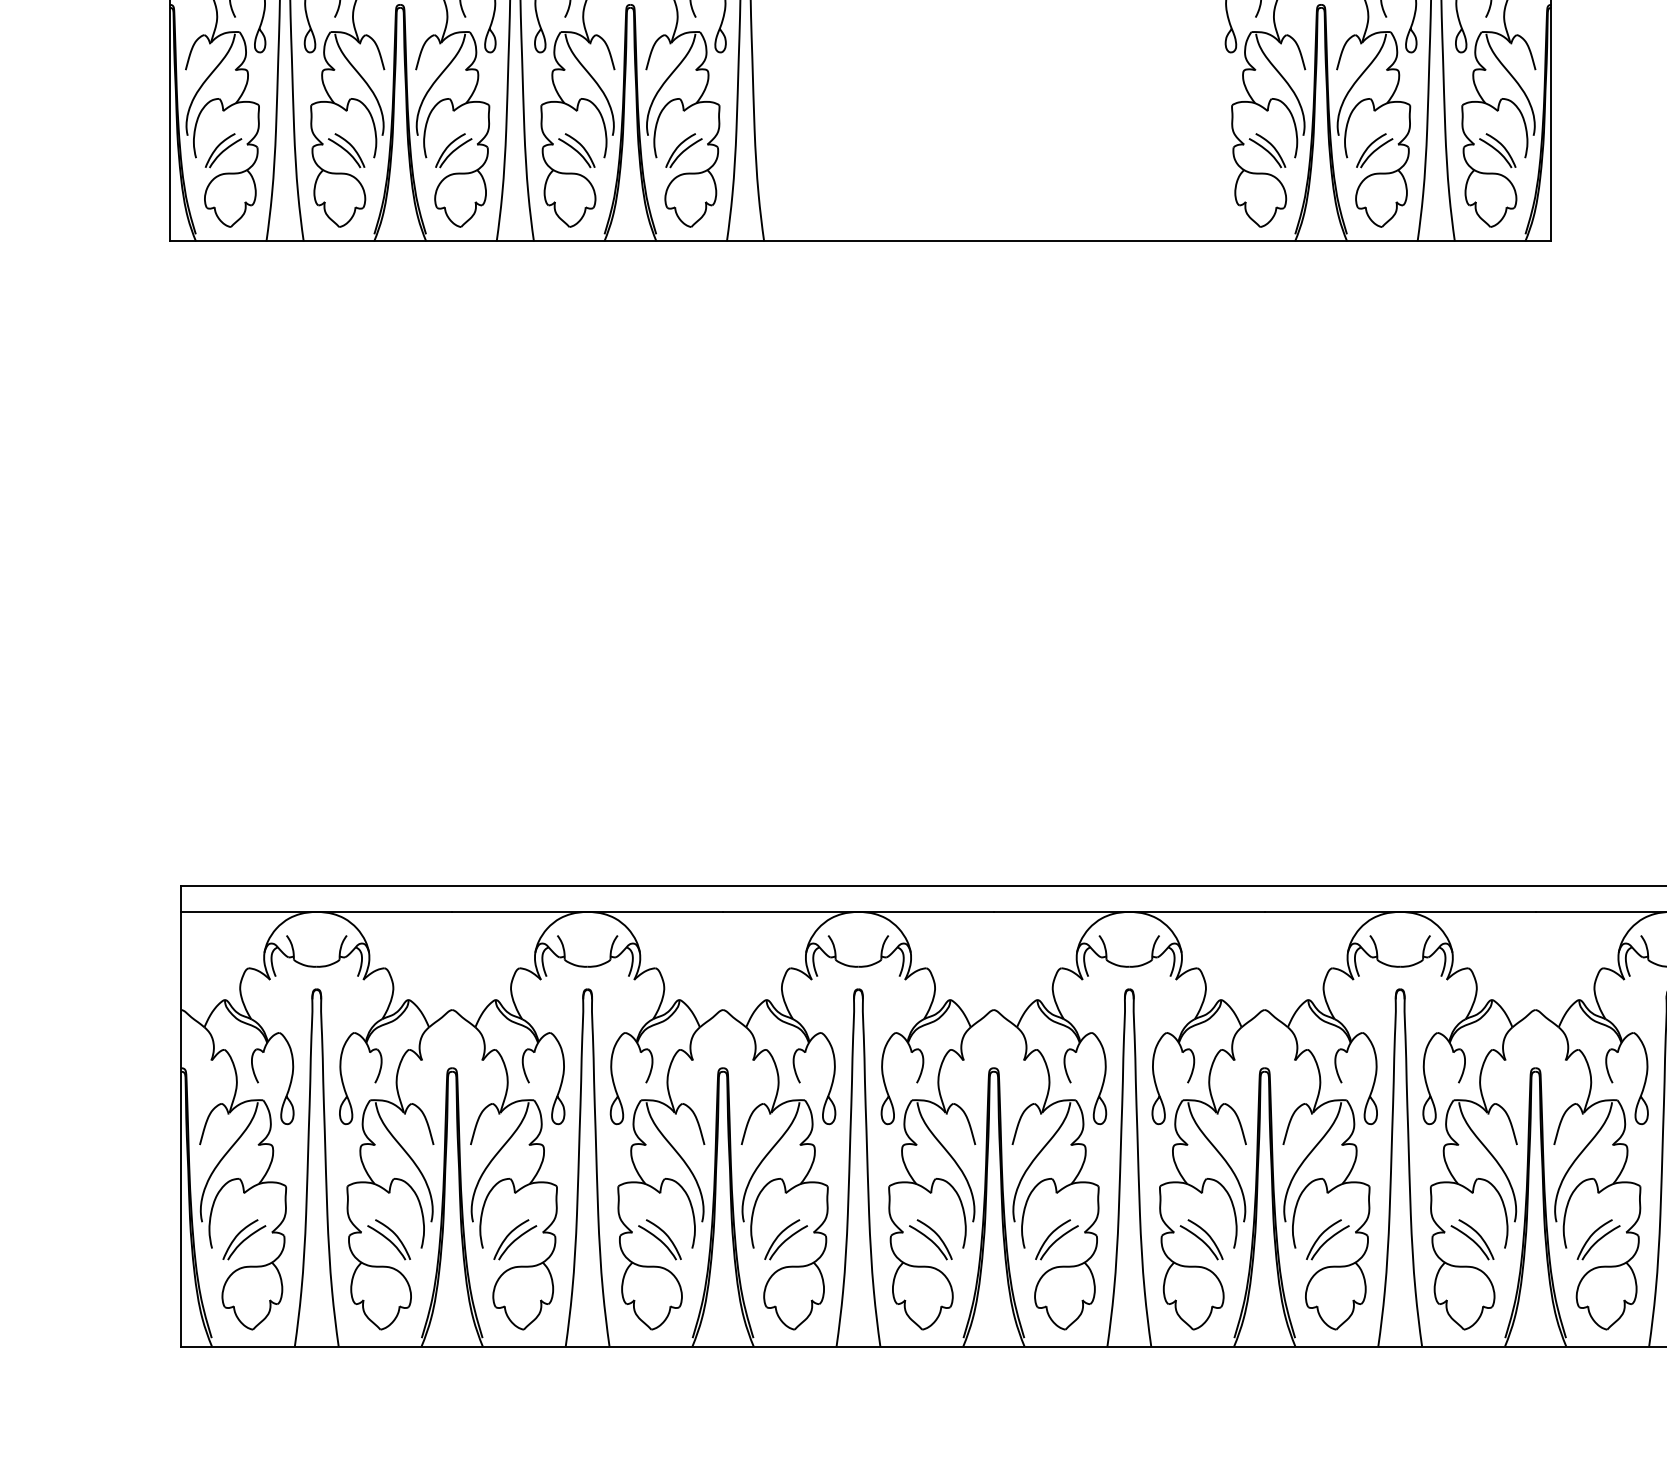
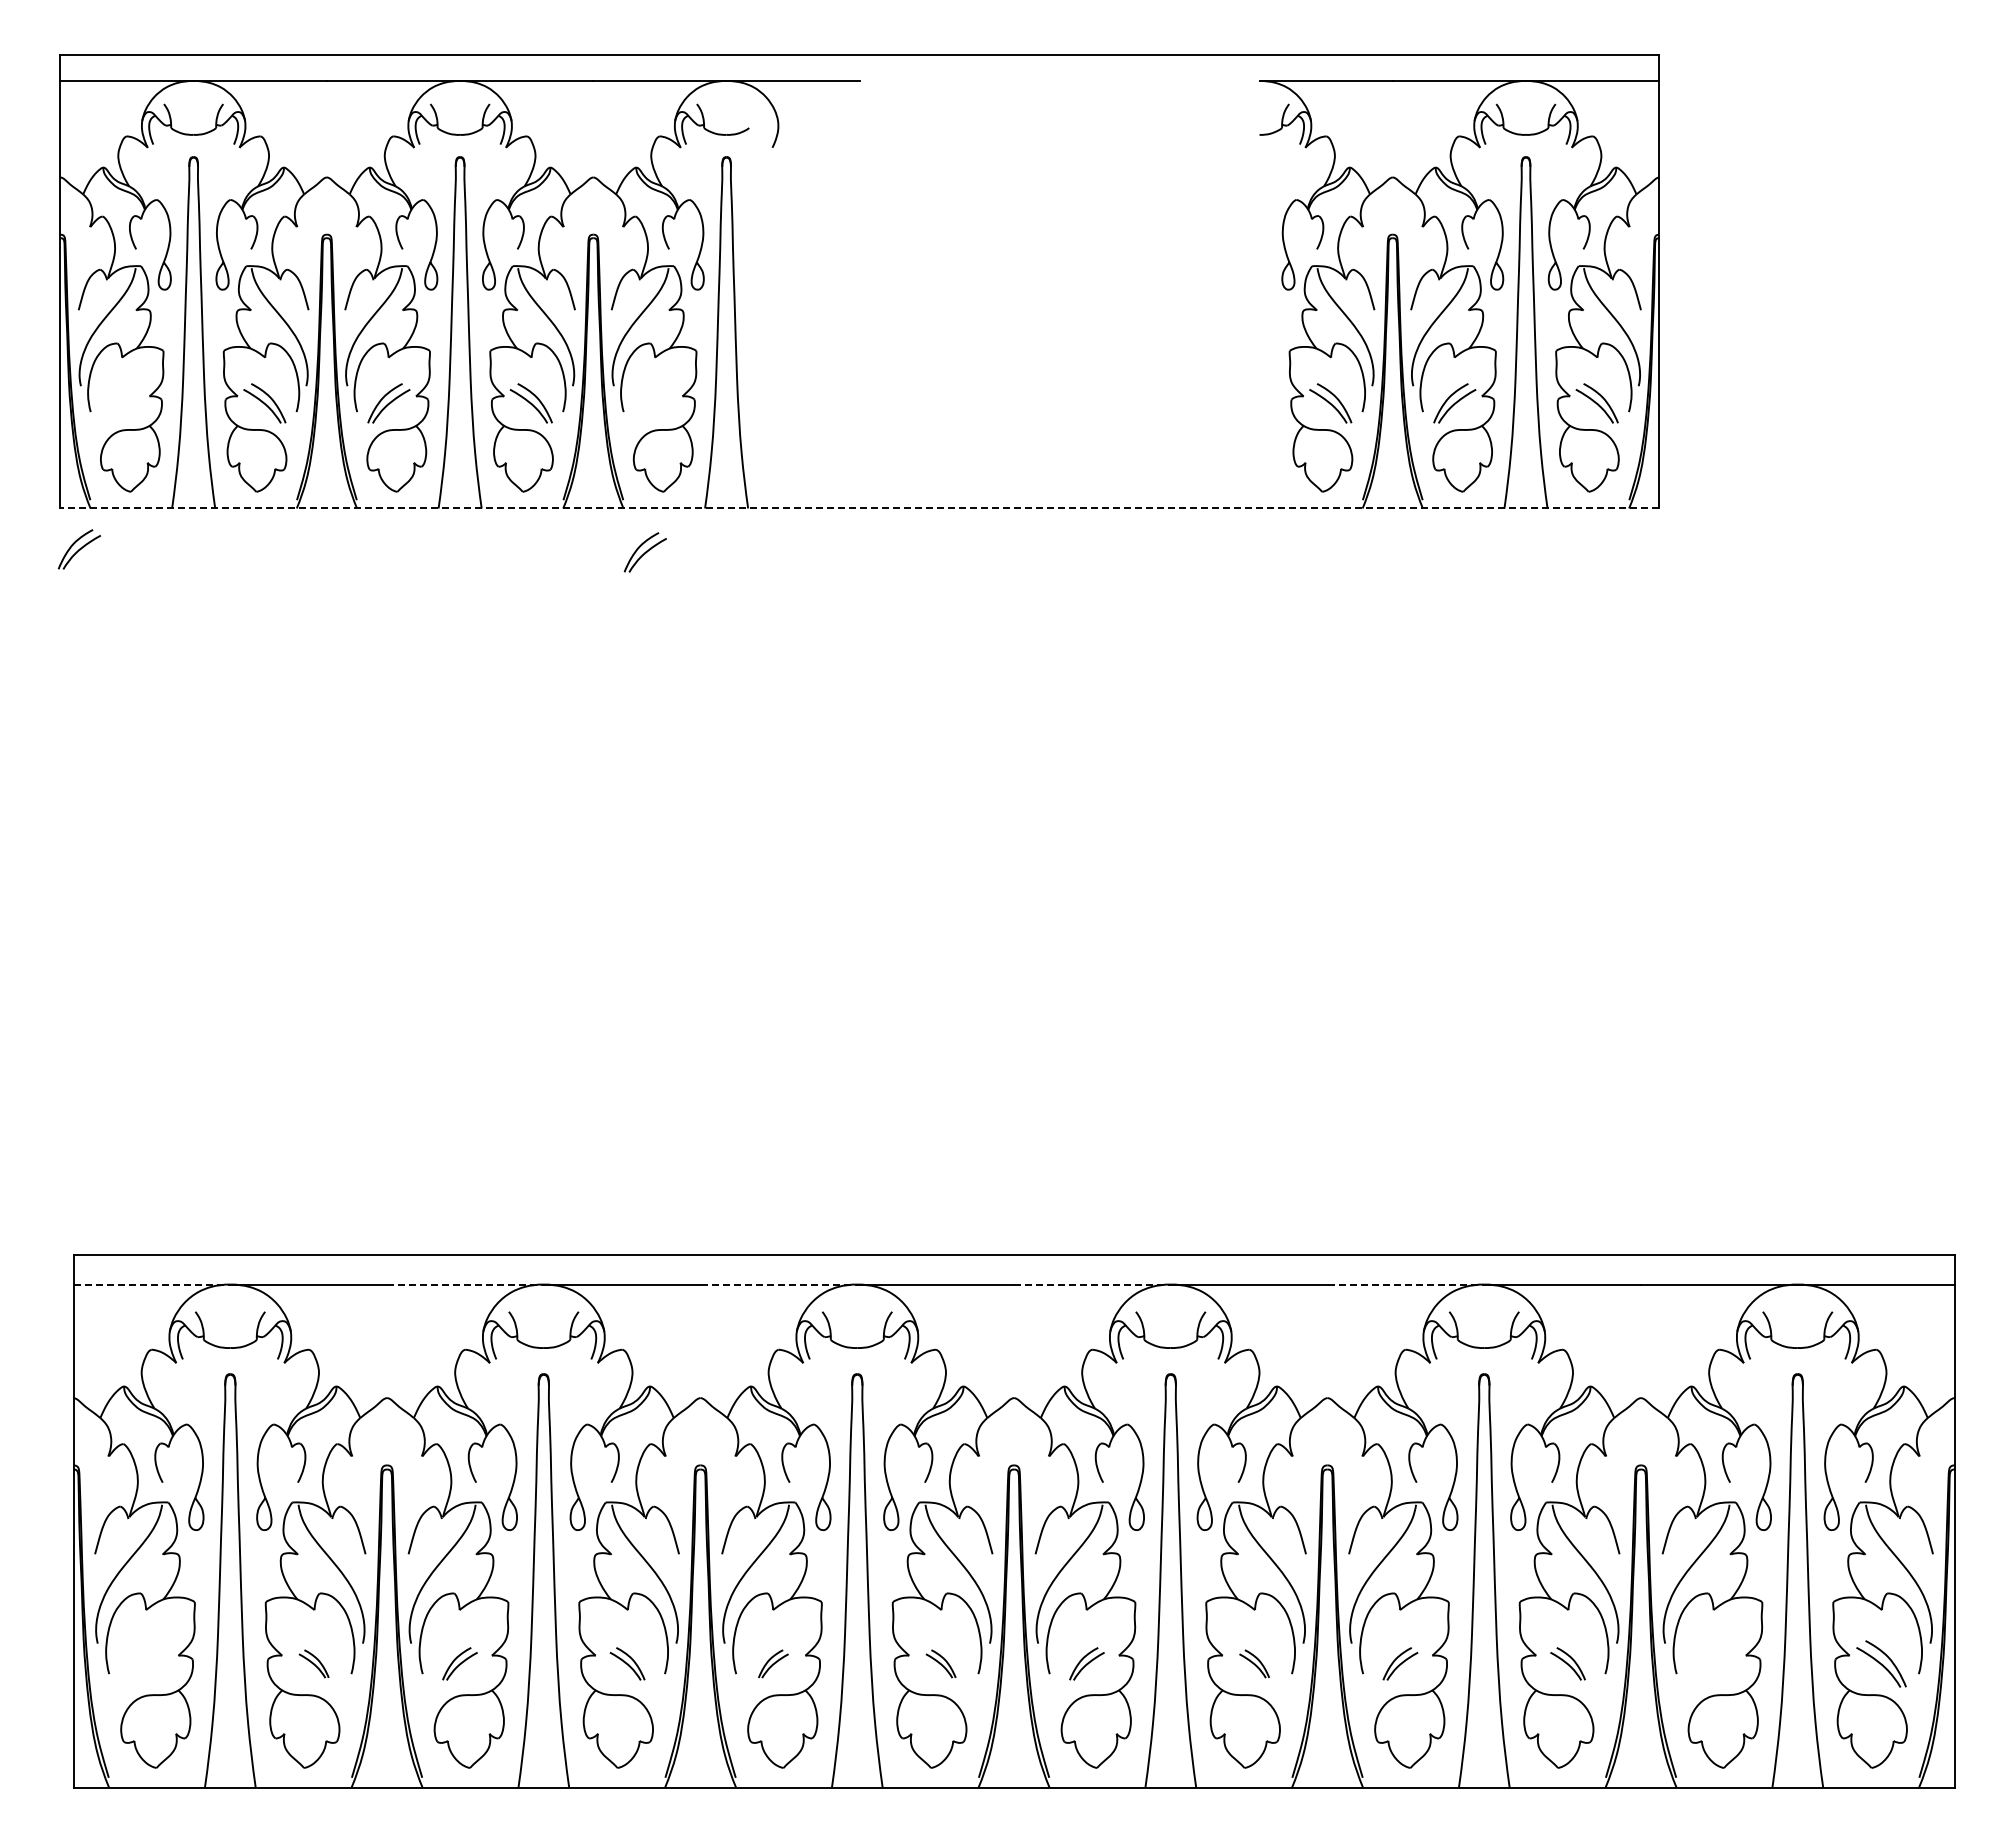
part: (222, 150) -> (78, 549), moved
part: (683, 150) -> (644, 552), moved
line: (860, 241) -> (859, 508), solid -> dashed
line: (249, 911) -> (152, 1284), solid -> dashed
line: (519, 911) -> (465, 1284), solid -> dashed
line: (791, 911) -> (779, 1284), solid -> dashed
line: (1061, 911) -> (1092, 1284), solid -> dashed
line: (1332, 911) -> (1406, 1284), solid -> dashed
part: (244, 1239) -> (146, 1663), removed
part: (388, 1239) -> (313, 1663), size x0.6
part: (514, 1239) -> (459, 1663), size x0.7
part: (659, 1239) -> (627, 1663), size x0.7
part: (786, 1239) -> (773, 1663), size x0.6
part: (930, 1239) -> (940, 1663), size x0.6
part: (1056, 1239) -> (1086, 1663), size x0.7
part: (1201, 1239) -> (1254, 1663), size x0.6
part: (1327, 1239) -> (1400, 1663), size x0.7
part: (1472, 1239) -> (1567, 1663), size x0.7
part: (1598, 1239) -> (1713, 1663), removed

